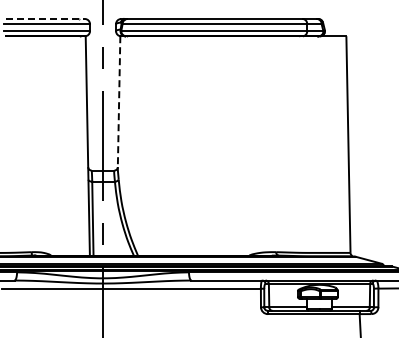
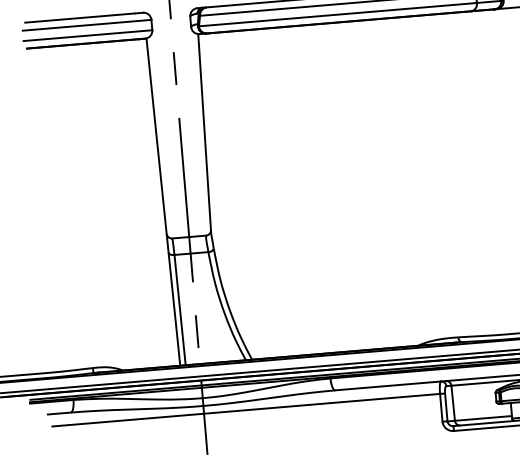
line: (45, 19) -> (84, 18), dashed -> solid
line: (119, 102) -> (205, 133), dashed -> solid

